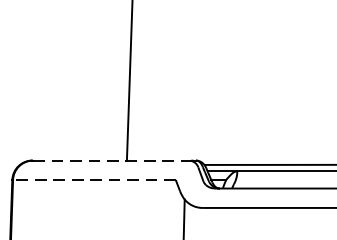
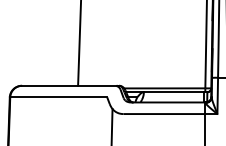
line: (112, 160) -> (69, 85), dashed -> solid
line: (94, 180) -> (58, 97), dashed -> solid

